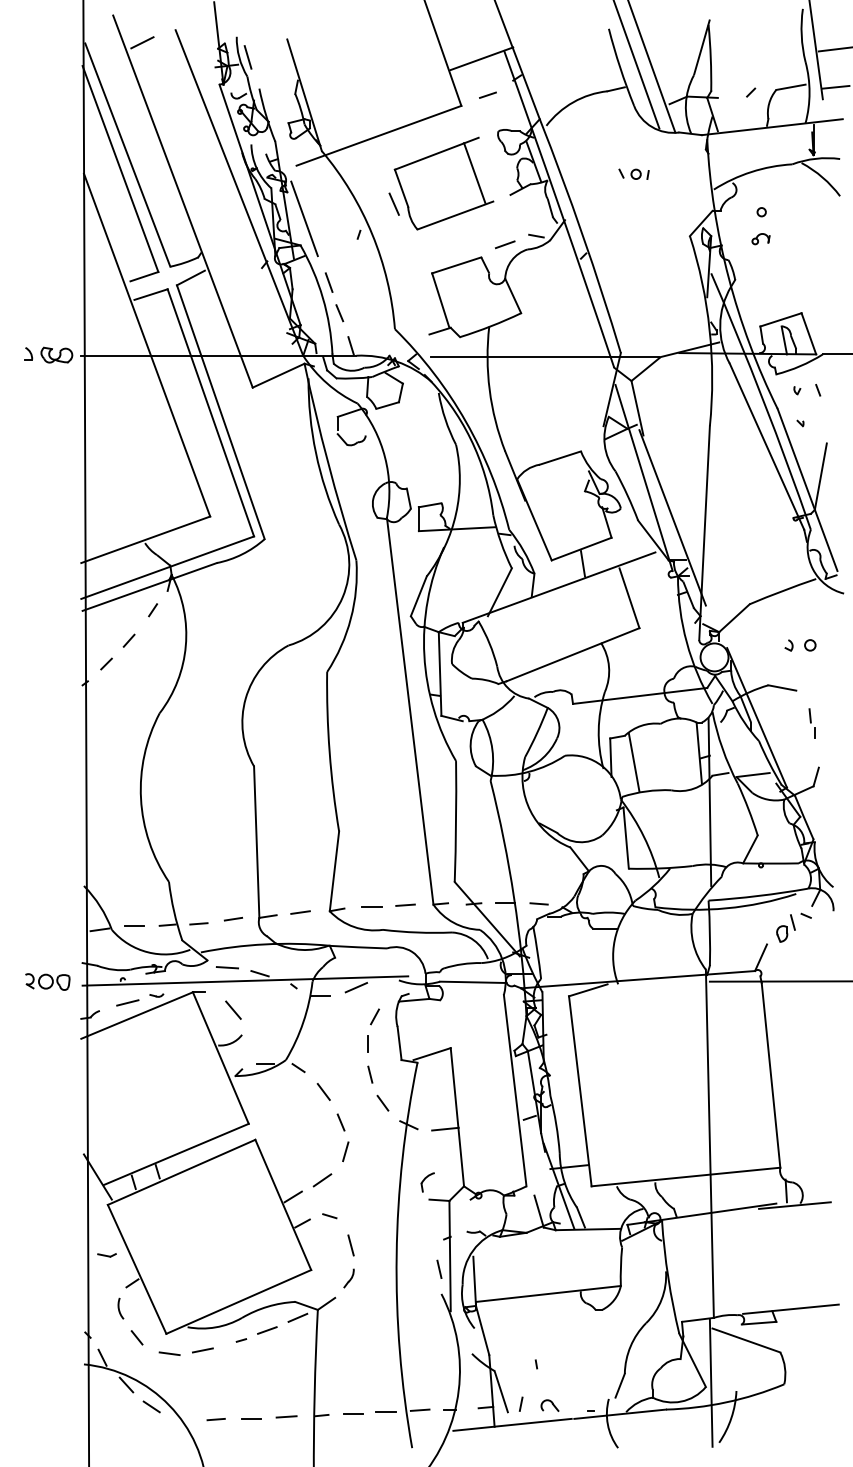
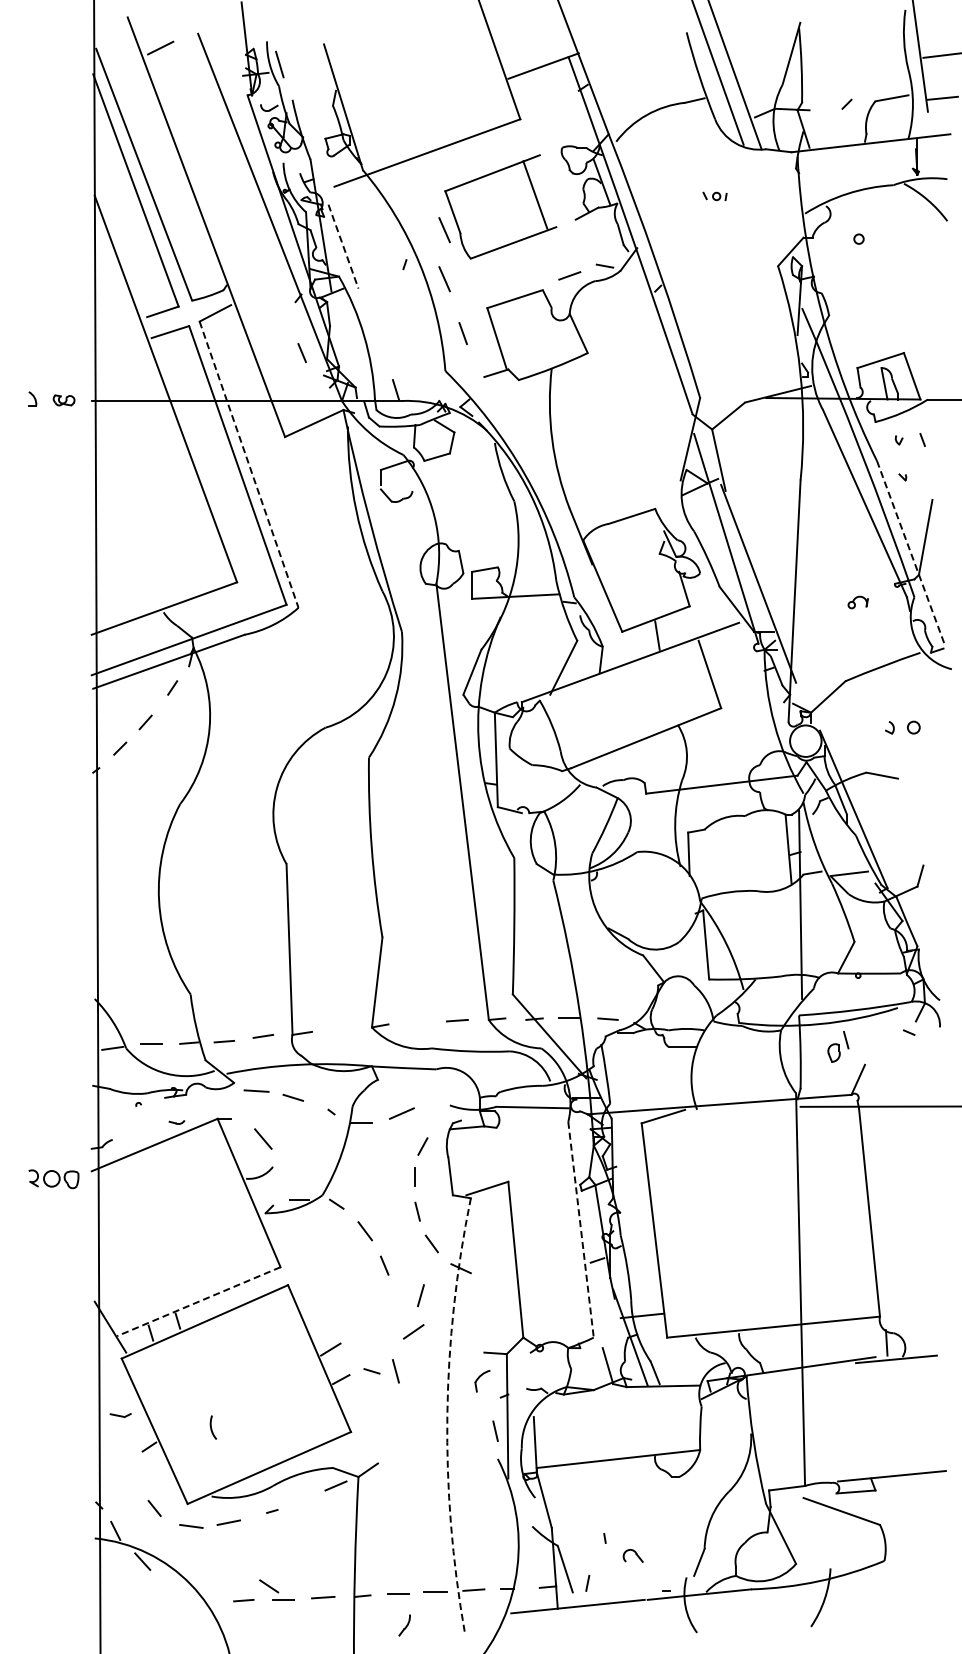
line: (488, 95) -> (550, 107), removed
part: (633, 174) -> (714, 196), size x0.7
line: (304, 218) -> (343, 246), solid -> dashed
part: (760, 239) -> (857, 602), moved
line: (394, 247) -> (444, 279), added
line: (328, 282) -> (462, 333), moved
line: (339, 313) -> (301, 353), moved
part: (56, 355) -> (63, 400), size x0.6
line: (544, 357) -> (614, 402), removed
line: (221, 412) -> (249, 465), solid -> dashed
line: (807, 490) -> (910, 552), solid -> dashed
part: (811, 723) -> (915, 815), removed
line: (634, 762) -> (715, 859), removed
line: (371, 906) -> (418, 1022), removed
line: (300, 912) -> (338, 1028), removed
part: (786, 928) -> (838, 1046), moved
line: (245, 980) -> (276, 1105), removed
part: (47, 982) -> (53, 1179), moved
line: (128, 1002) -> (144, 1130), removed
line: (515, 1090) -> (581, 1229), solid -> dashed
line: (445, 1128) -> (502, 1272), removed
line: (345, 1151) -> (420, 1295), moved
line: (175, 1154) -> (198, 1301), solid -> dashed
line: (322, 1180) -> (413, 1331), moved
part: (427, 1182) -> (482, 1381), moved
line: (350, 1245) -> (395, 1371), moved
arc: (396, 1255) -> (447, 1415), solid -> dashed
part: (348, 1278) -> (404, 1625), moved
arc: (120, 1309) -> (212, 1428), moved
line: (267, 1329) -> (301, 1499), removed
line: (710, 1383) -> (801, 1559), removed
part: (549, 1405) -> (632, 1555), moved
line: (152, 1407) -> (269, 1586), moved

